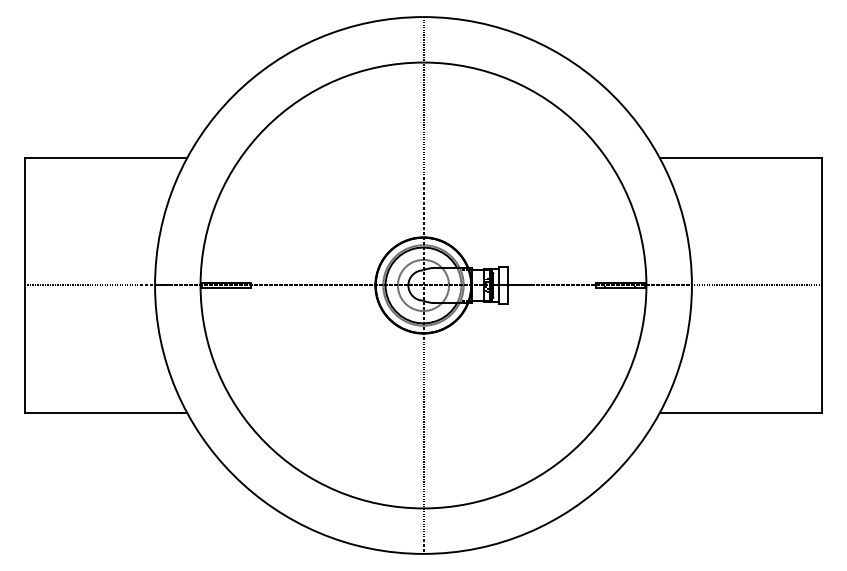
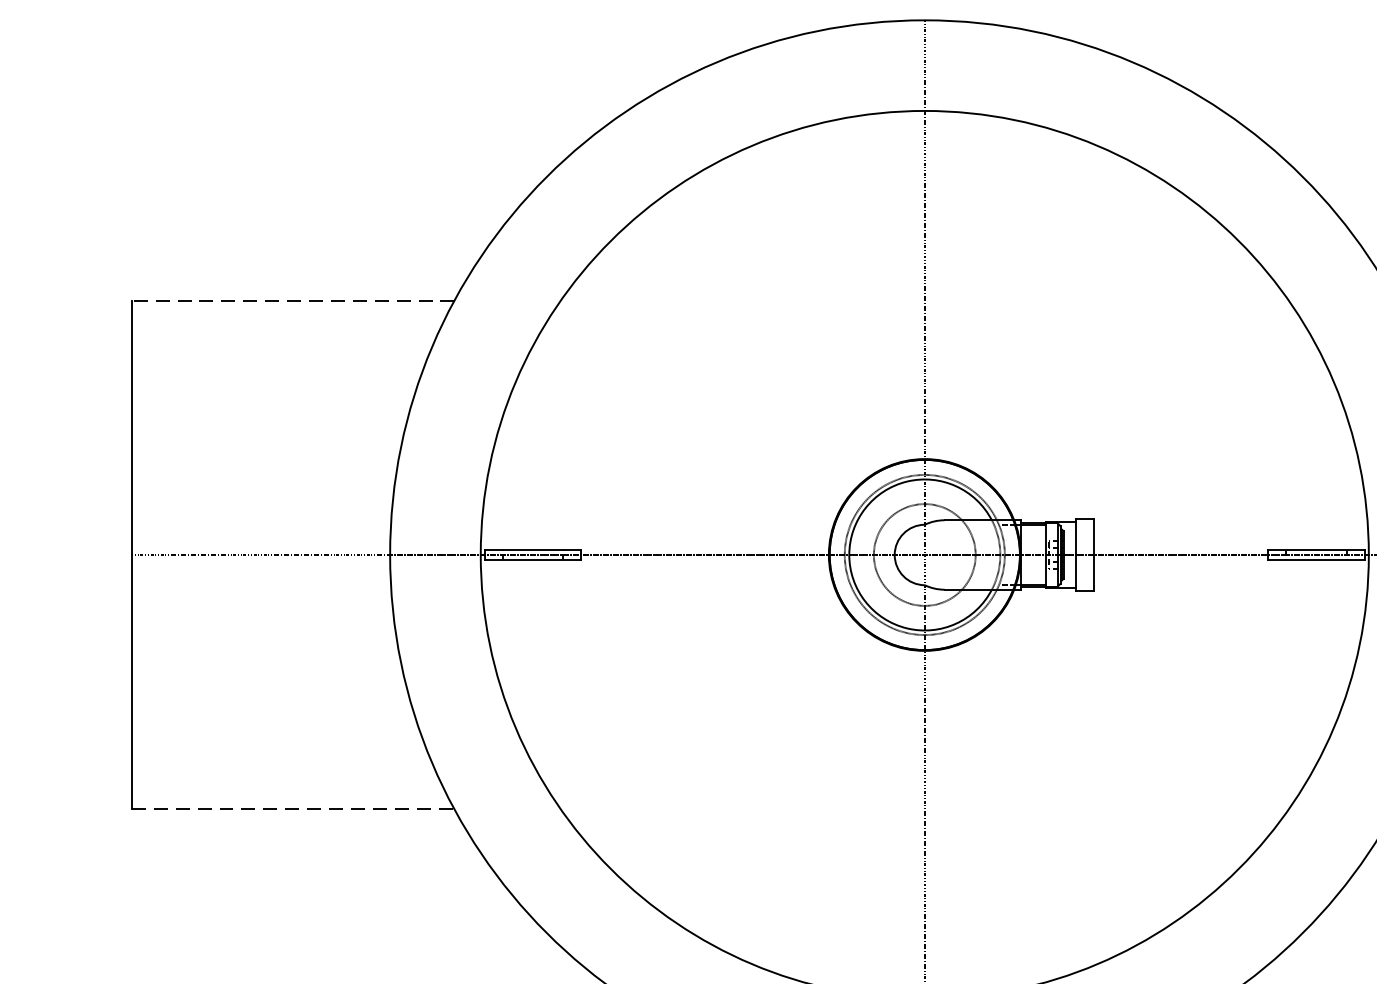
line: (106, 157) -> (293, 300), solid -> dashed
line: (106, 413) -> (293, 809), solid -> dashed

